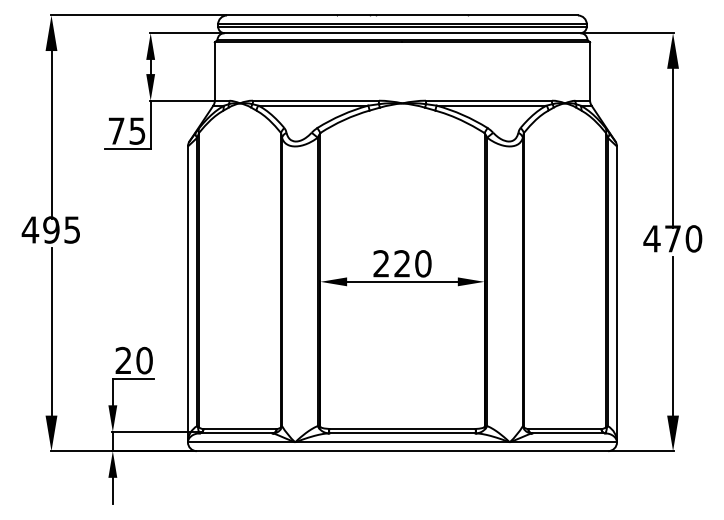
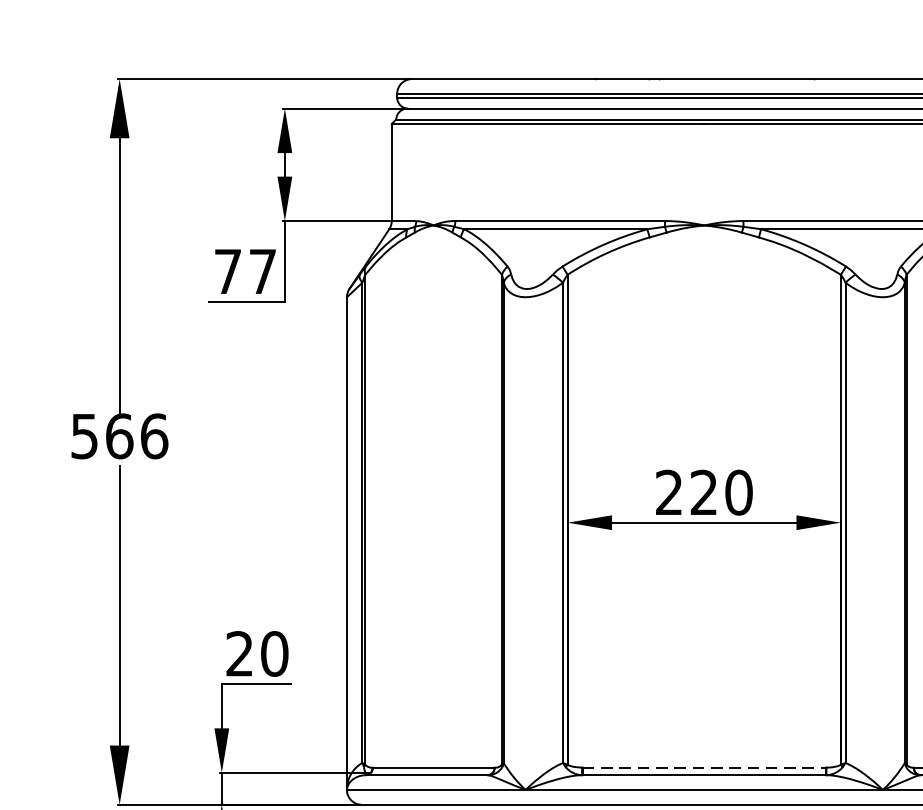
text: (137, 130) -> (262, 270), 75 -> 77
text: (50, 229) -> (118, 435), 495 -> 566
line: (402, 428) -> (704, 766), solid -> dashed

